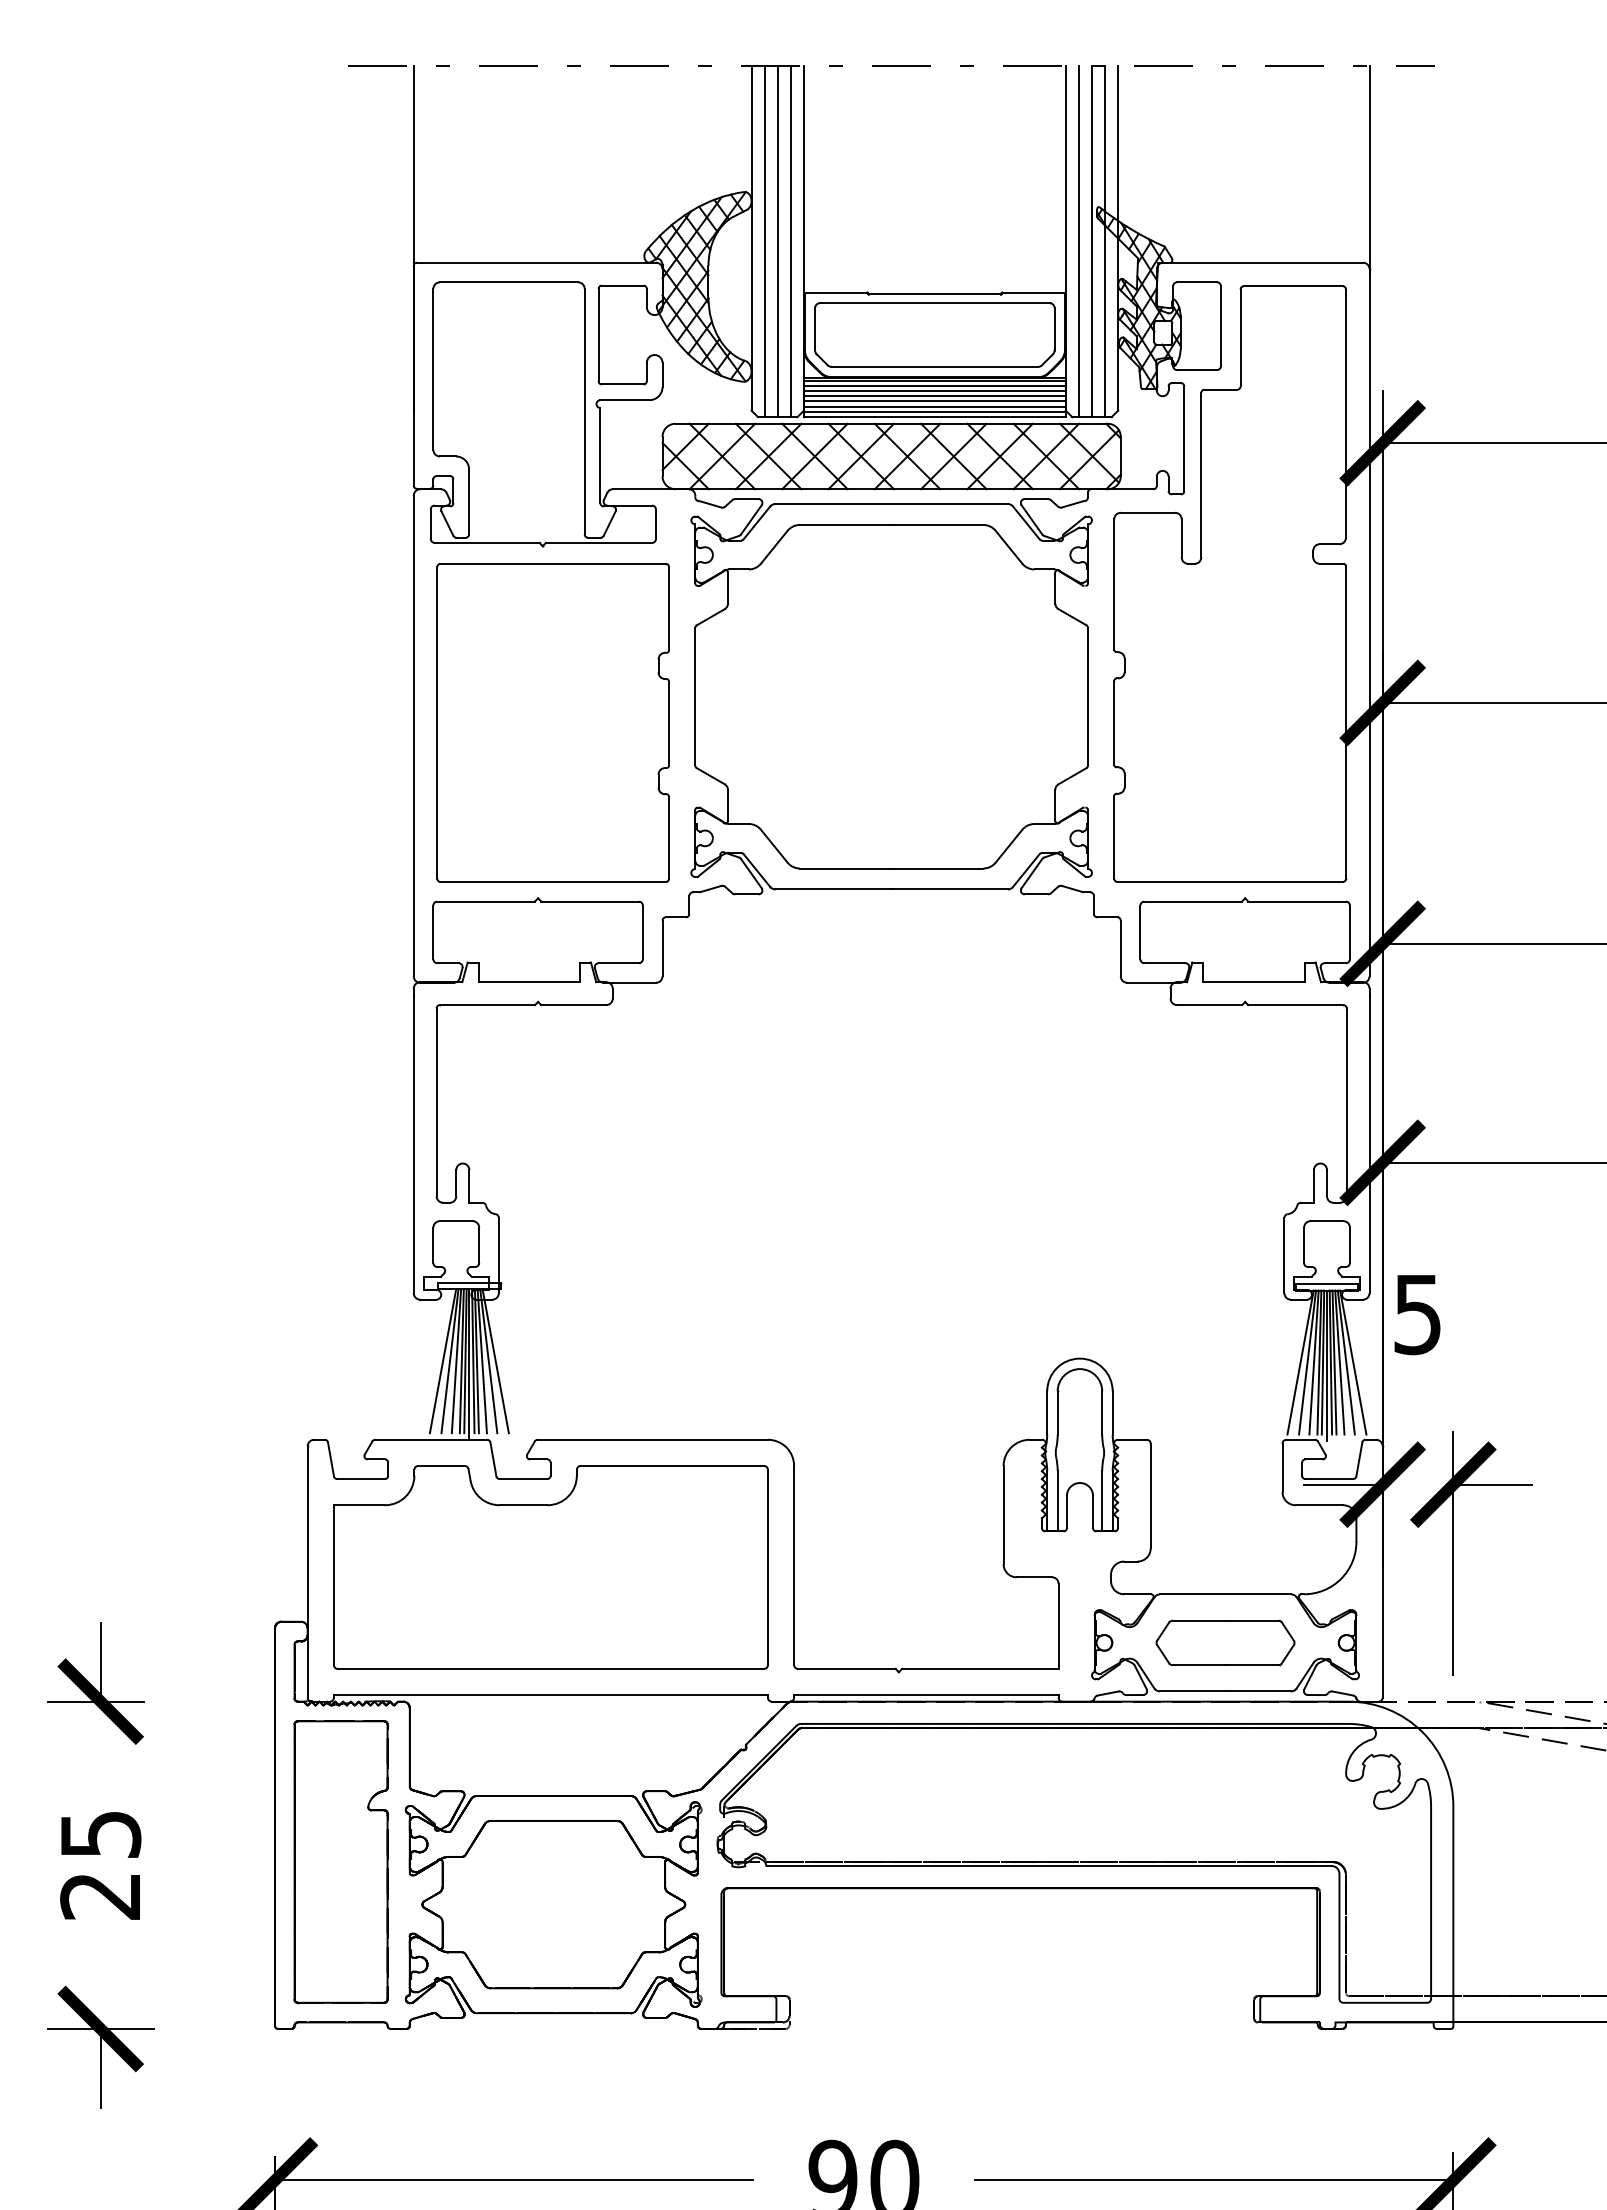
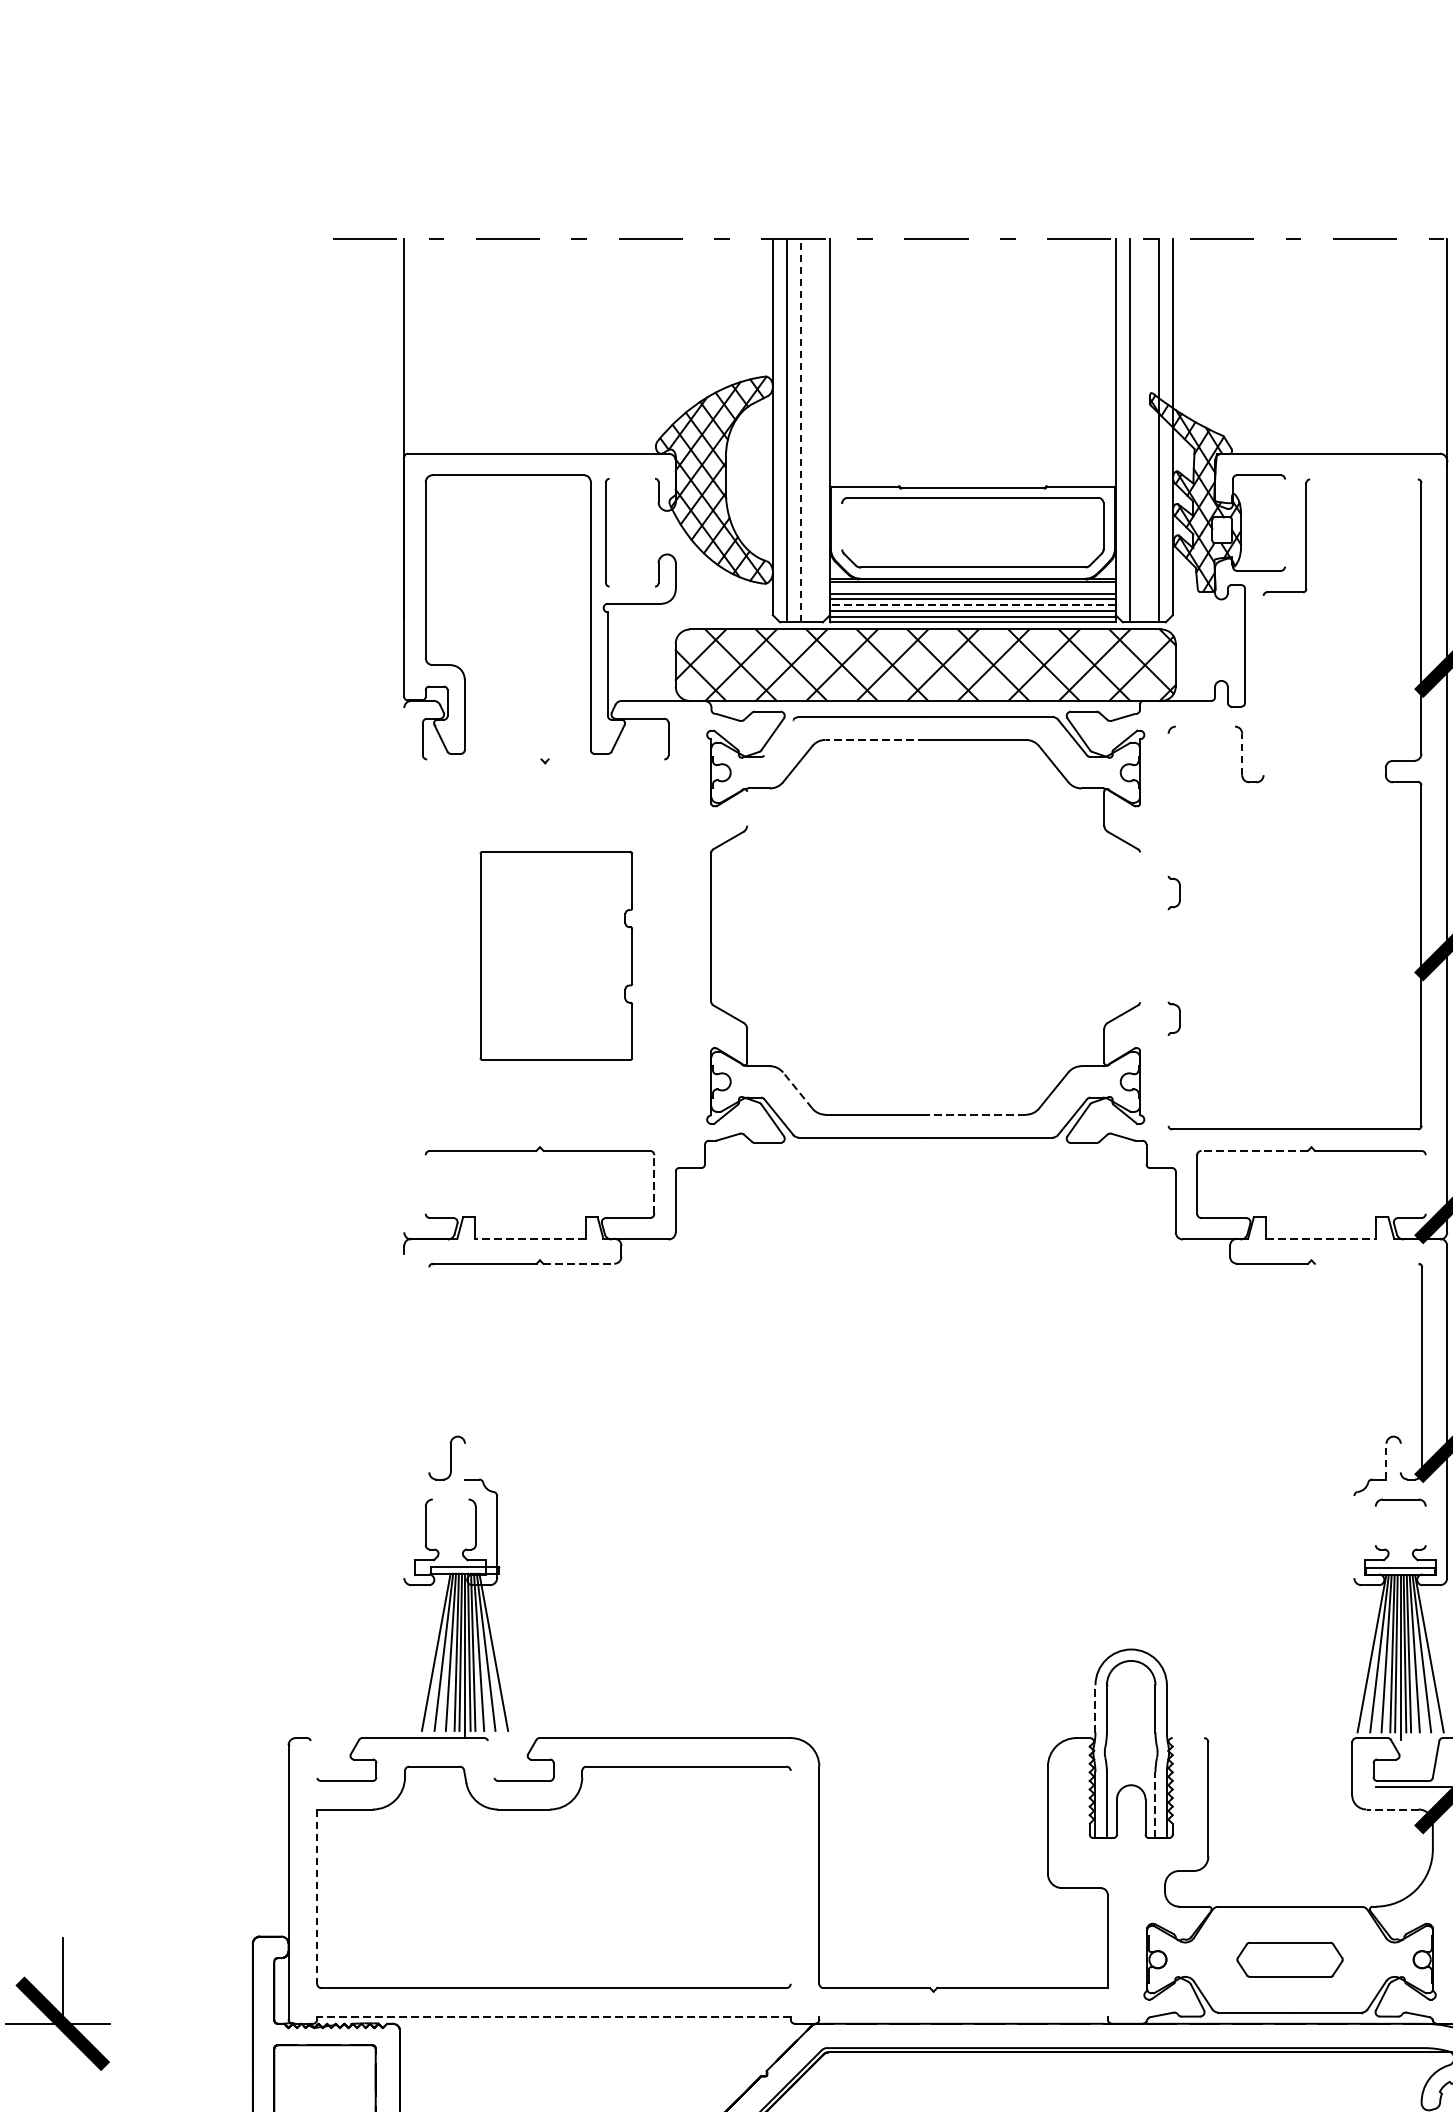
line: (777, 241) -> (801, 430), solid -> dashed
line: (790, 241) -> (815, 430), removed
line: (1091, 241) -> (1143, 430), removed
line: (622, 285) -> (632, 478), removed
line: (1292, 286) -> (1363, 479), removed
line: (1220, 326) -> (1284, 523), removed
line: (815, 328) -> (842, 525), removed
line: (622, 384) -> (632, 586), removed
line: (934, 385) -> (972, 587), removed
line: (934, 401) -> (972, 605), solid -> dashed
line: (1201, 474) -> (1263, 684), removed
line: (1147, 512) -> (1204, 726), removed
line: (756, 522) -> (778, 737), removed
line: (845, 524) -> (875, 739), solid -> dashed
line: (1181, 538) -> (1242, 754), solid -> dashed
line: (486, 542) -> (483, 759), removed
line: (599, 542) -> (606, 759), removed
line: (1114, 584) -> (1168, 804), removed
line: (727, 587) -> (746, 808), removed
line: (1088, 696) -> (1140, 927), removed
part: (552, 722) -> (555, 955), size x0.6
line: (1114, 722) -> (1168, 955), removed
line: (413, 735) -> (404, 969), removed
line: (1114, 837) -> (1168, 1080), removed
line: (774, 845) -> (797, 1089), solid -> dashed
line: (937, 868) -> (975, 1114), solid -> dashed
line: (1193, 901) -> (1255, 1150), solid -> dashed
line: (433, 932) -> (425, 1184), removed
line: (642, 932) -> (653, 1184), solid -> dashed
line: (1349, 932) -> (1425, 1184), removed
line: (529, 982) -> (530, 1239), solid -> dashed
line: (1254, 982) -> (1321, 1239), solid -> dashed
line: (574, 1005) -> (579, 1264), solid -> dashed
line: (1295, 1005) -> (1366, 1264), removed
line: (436, 1102) -> (429, 1370), removed
line: (413, 1144) -> (404, 1415), removed
line: (1327, 1183) -> (1401, 1458), removed
line: (1313, 1185) -> (1386, 1460), solid -> dashed
line: (469, 1186) -> (465, 1461), removed
line: (455, 1221) -> (449, 1499), removed
line: (1304, 1245) -> (1376, 1526), removed
line: (1349, 1245) -> (1425, 1526), removed
line: (1284, 1255) -> (1354, 1537), removed
line: (1047, 1413) -> (1095, 1709), solid -> dashed
line: (1131, 1439) -> (1187, 1737), removed
line: (330, 1459) -> (313, 1759), removed
line: (493, 1459) -> (491, 1759), removed
line: (1102, 1500) -> (1155, 1804), solid -> dashed
line: (1319, 1505) -> (1392, 1809), solid -> dashed
line: (767, 1567) -> (790, 1877), removed
line: (333, 1585) -> (316, 1897), solid -> dashed
part: (1225, 1642) -> (1290, 1959), size x0.7
line: (550, 1695) -> (553, 2017), solid -> dashed
line: (926, 1695) -> (963, 2017), removed

